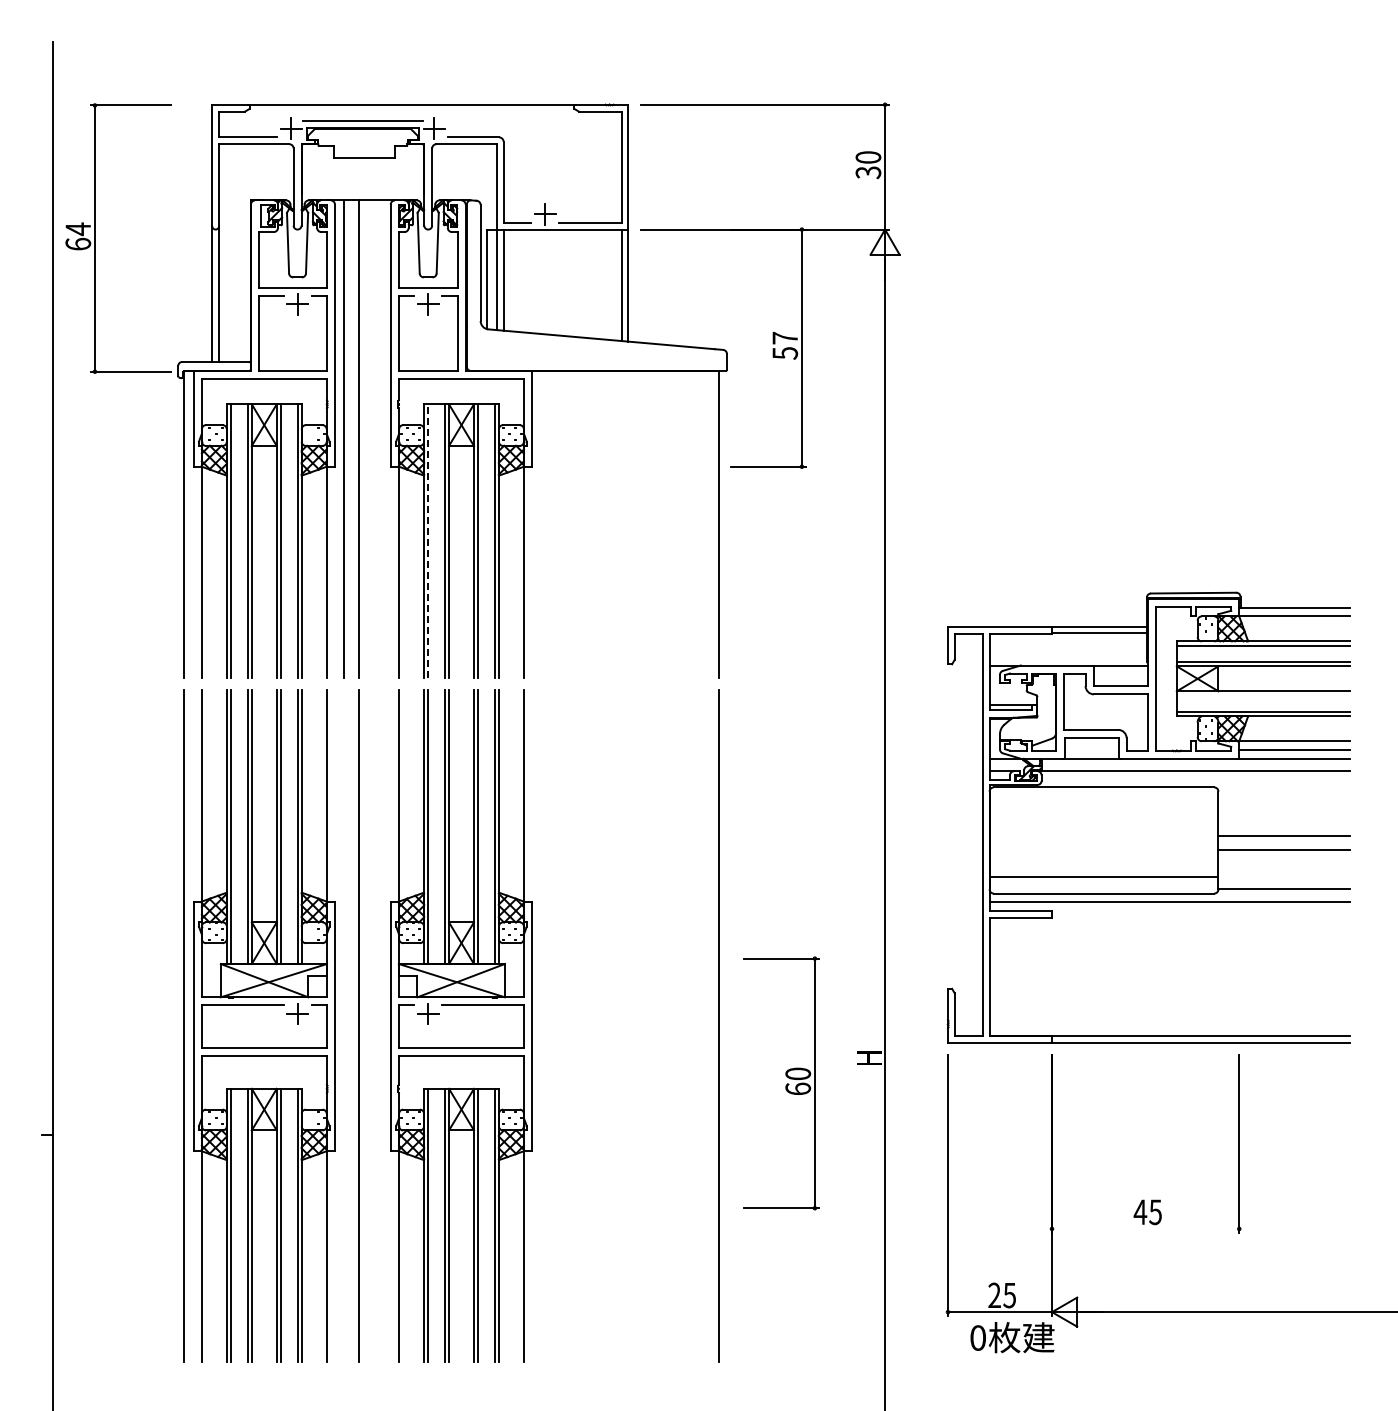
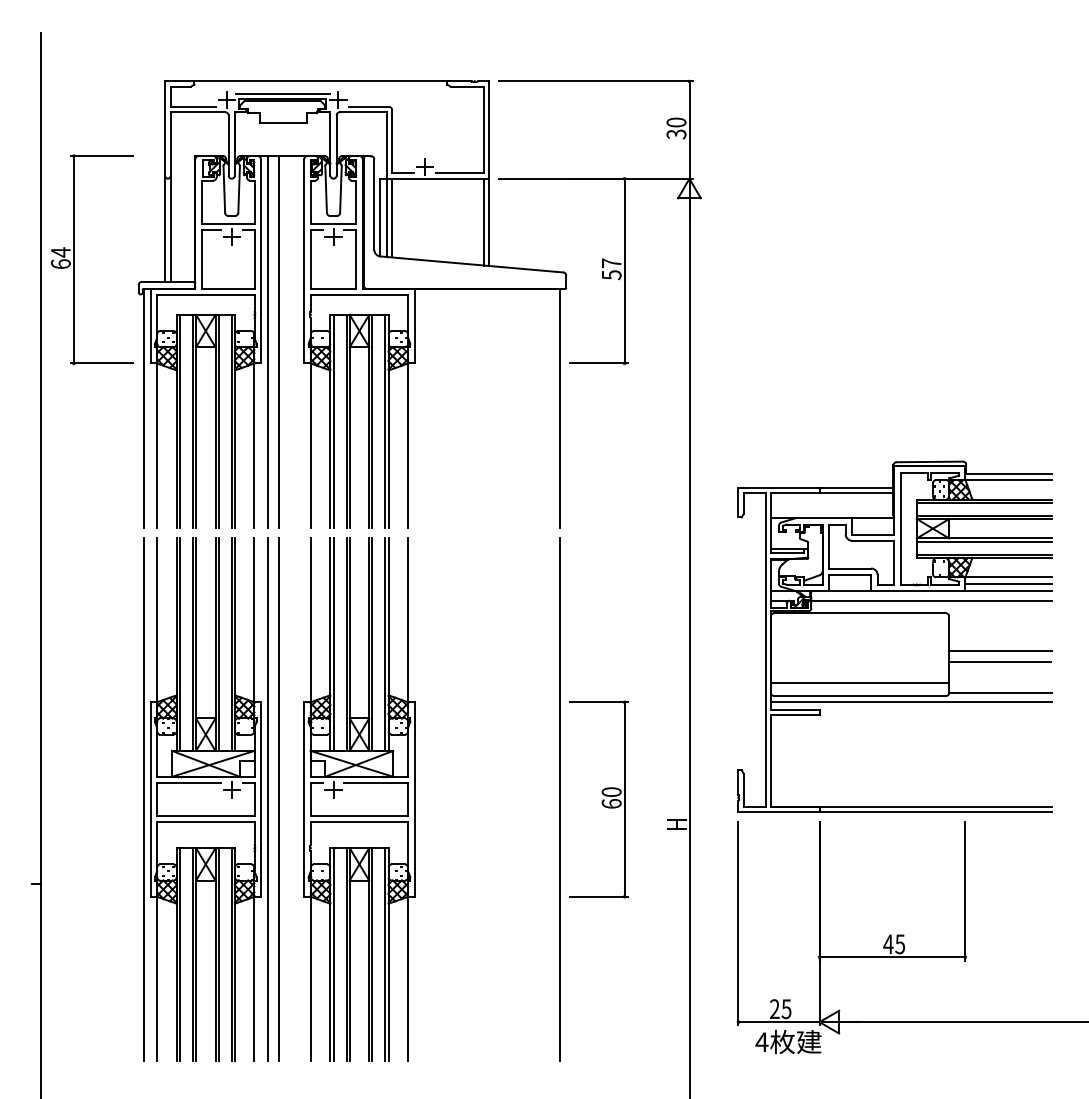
part: (95, 238) -> (74, 259), moved
line: (428, 541) -> (333, 421), dashed -> solid
line: (1263, 695) -> (984, 541), added
line: (343, 1025) -> (267, 798), added
part: (781, 1083) -> (598, 799), moved
line: (1145, 1228) -> (892, 956), added
text: (977, 1337) -> (761, 1041), 0 -> 4

